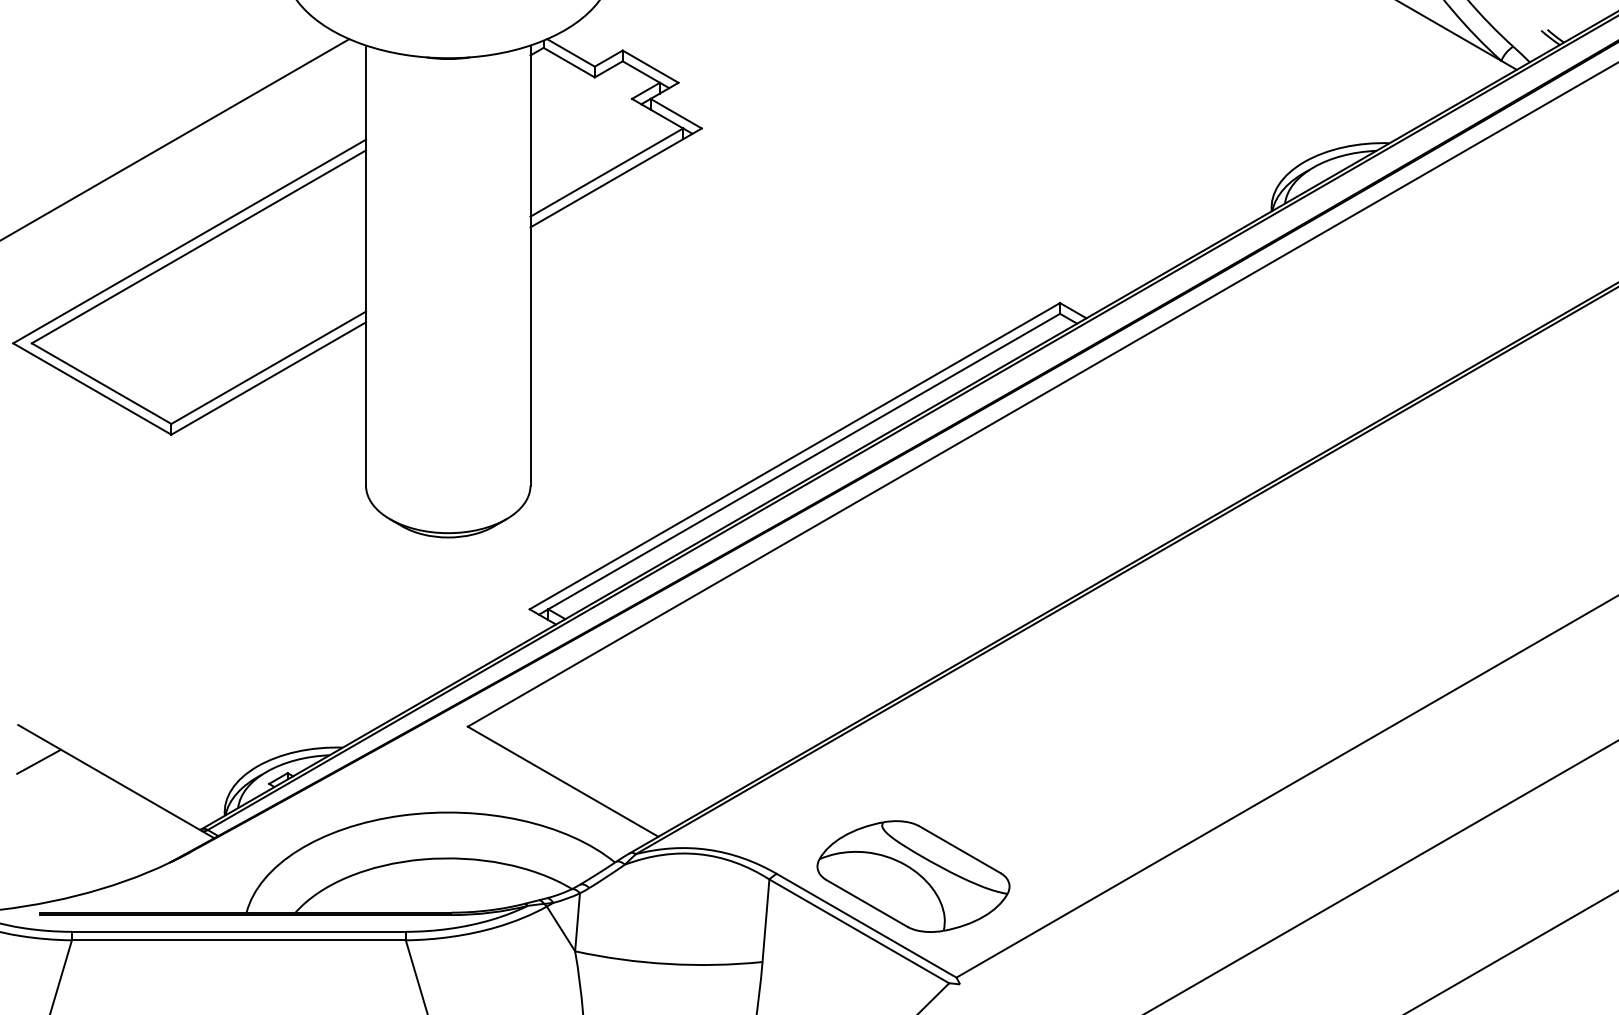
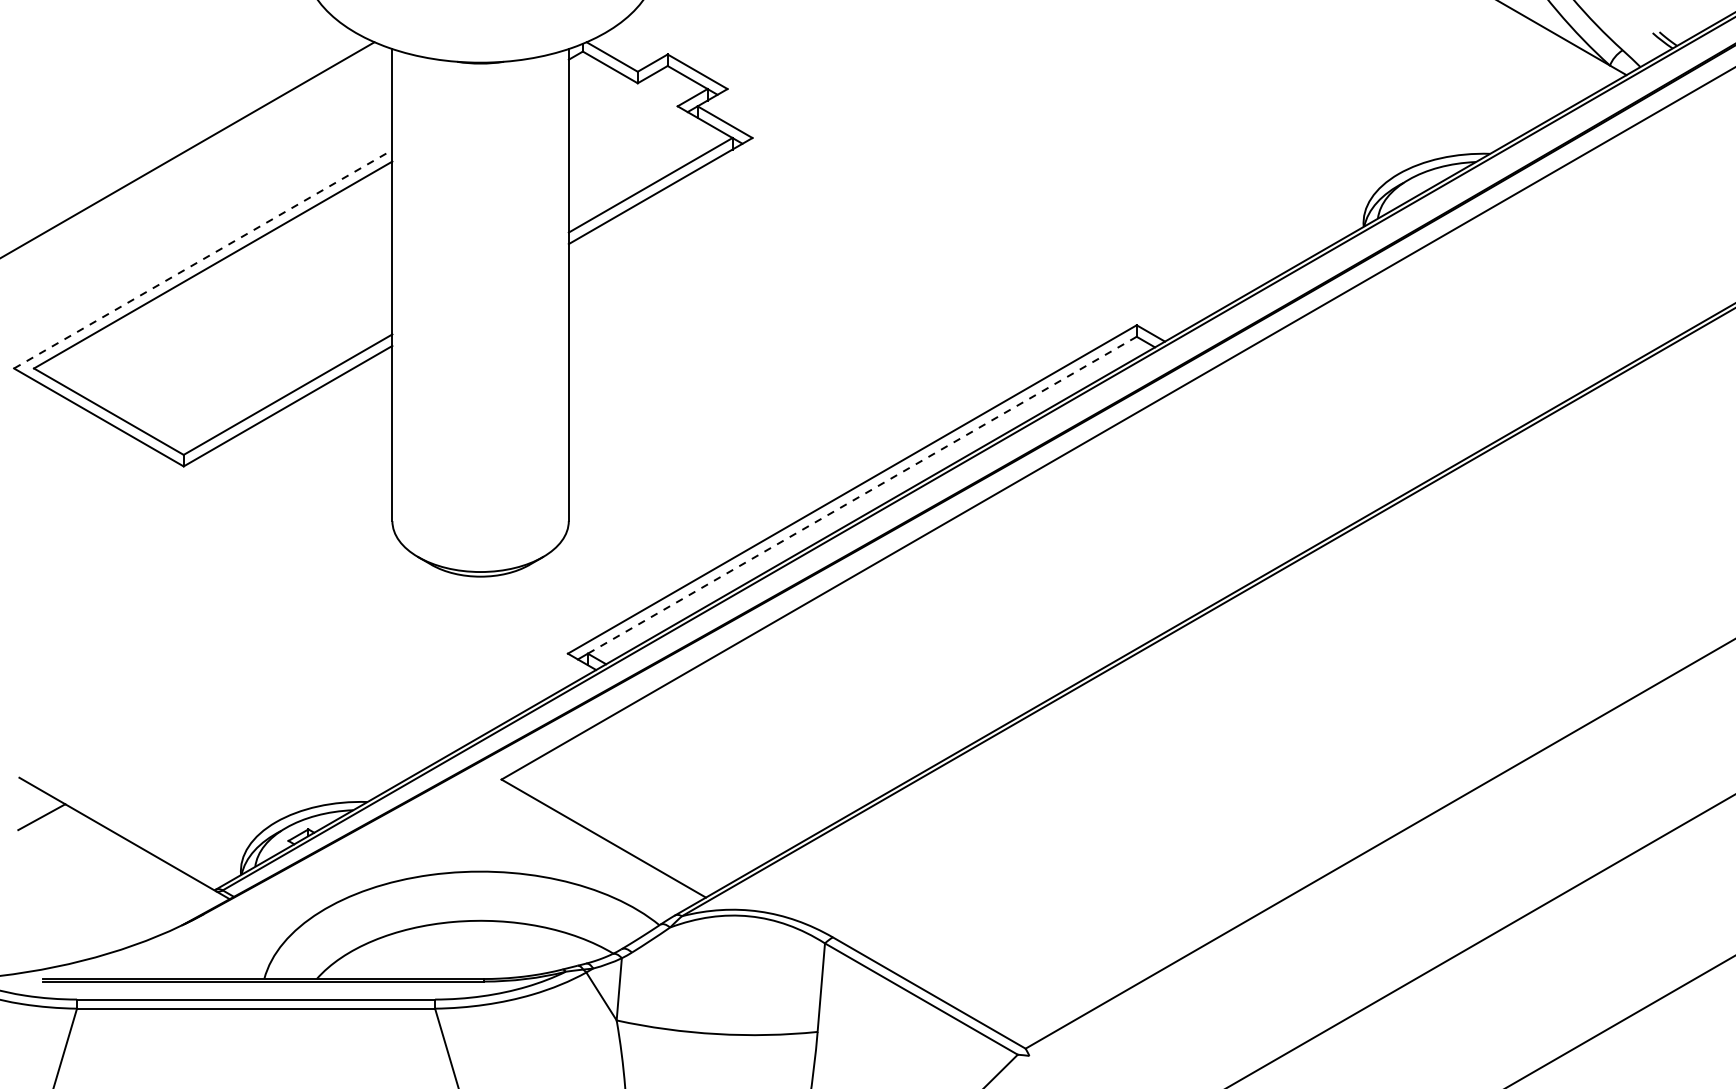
line: (189, 241) -> (203, 259), solid -> dashed
line: (803, 461) -> (861, 495), solid -> dashed
part: (913, 876) -> (979, 940), removed

